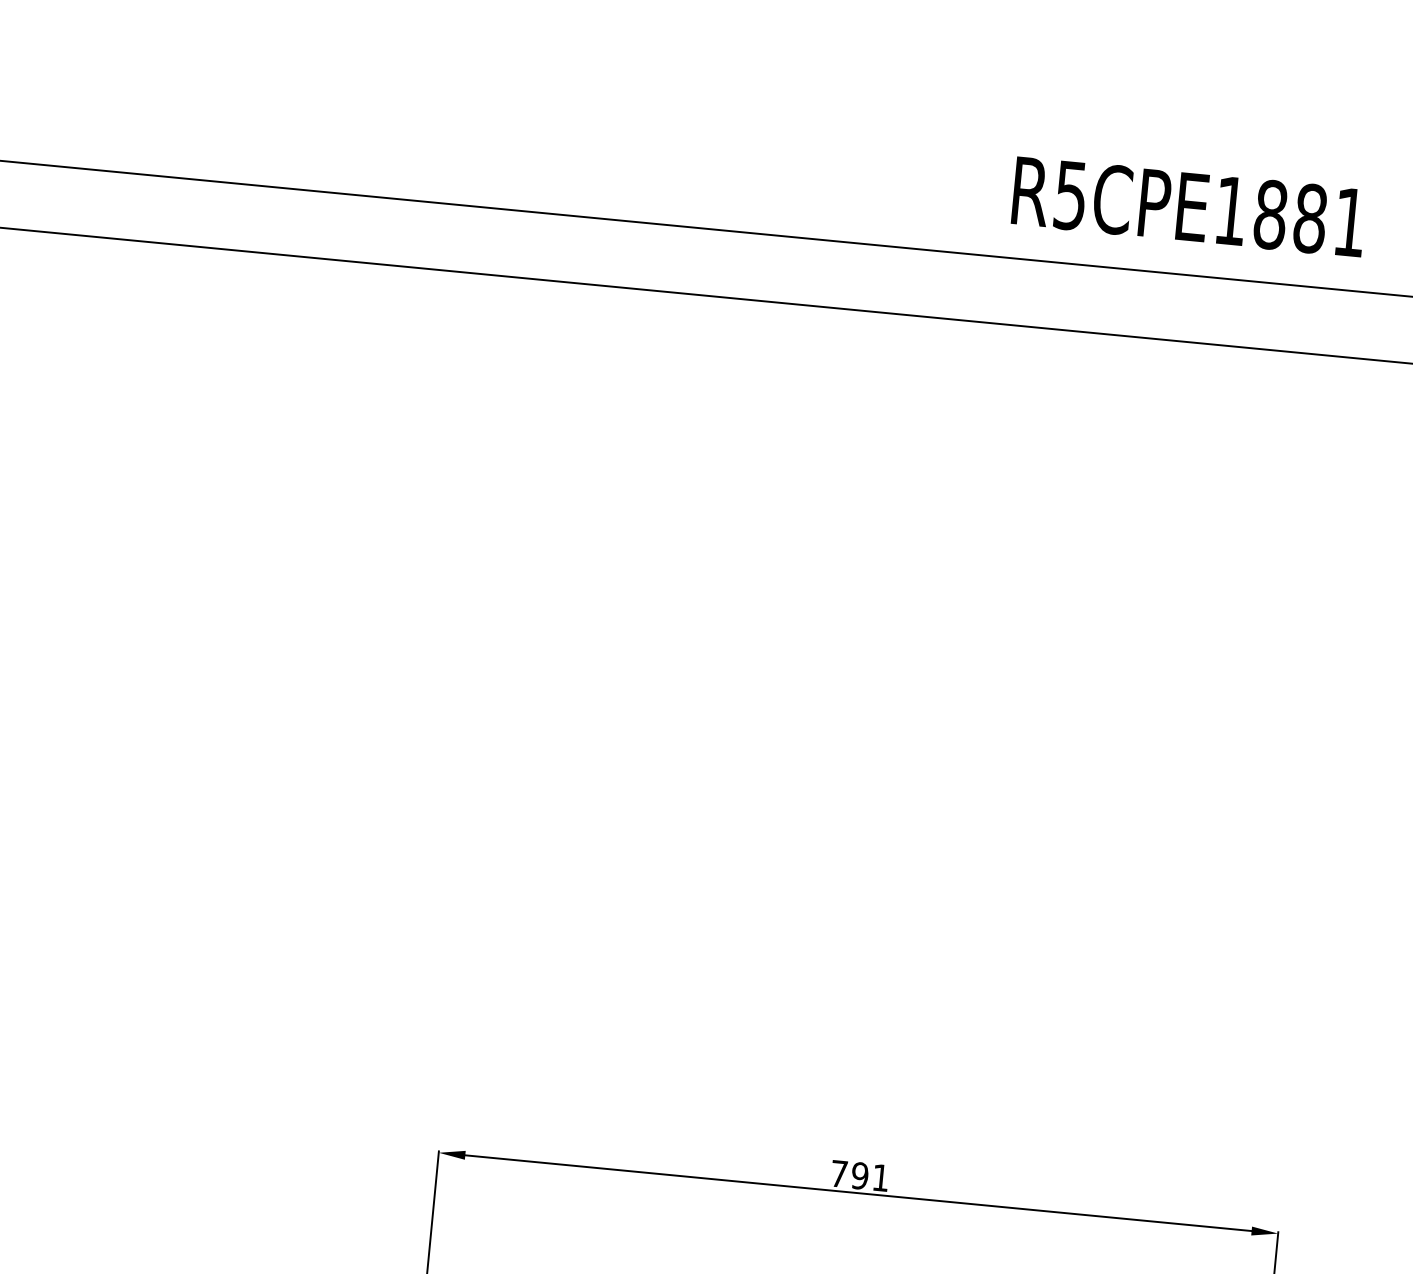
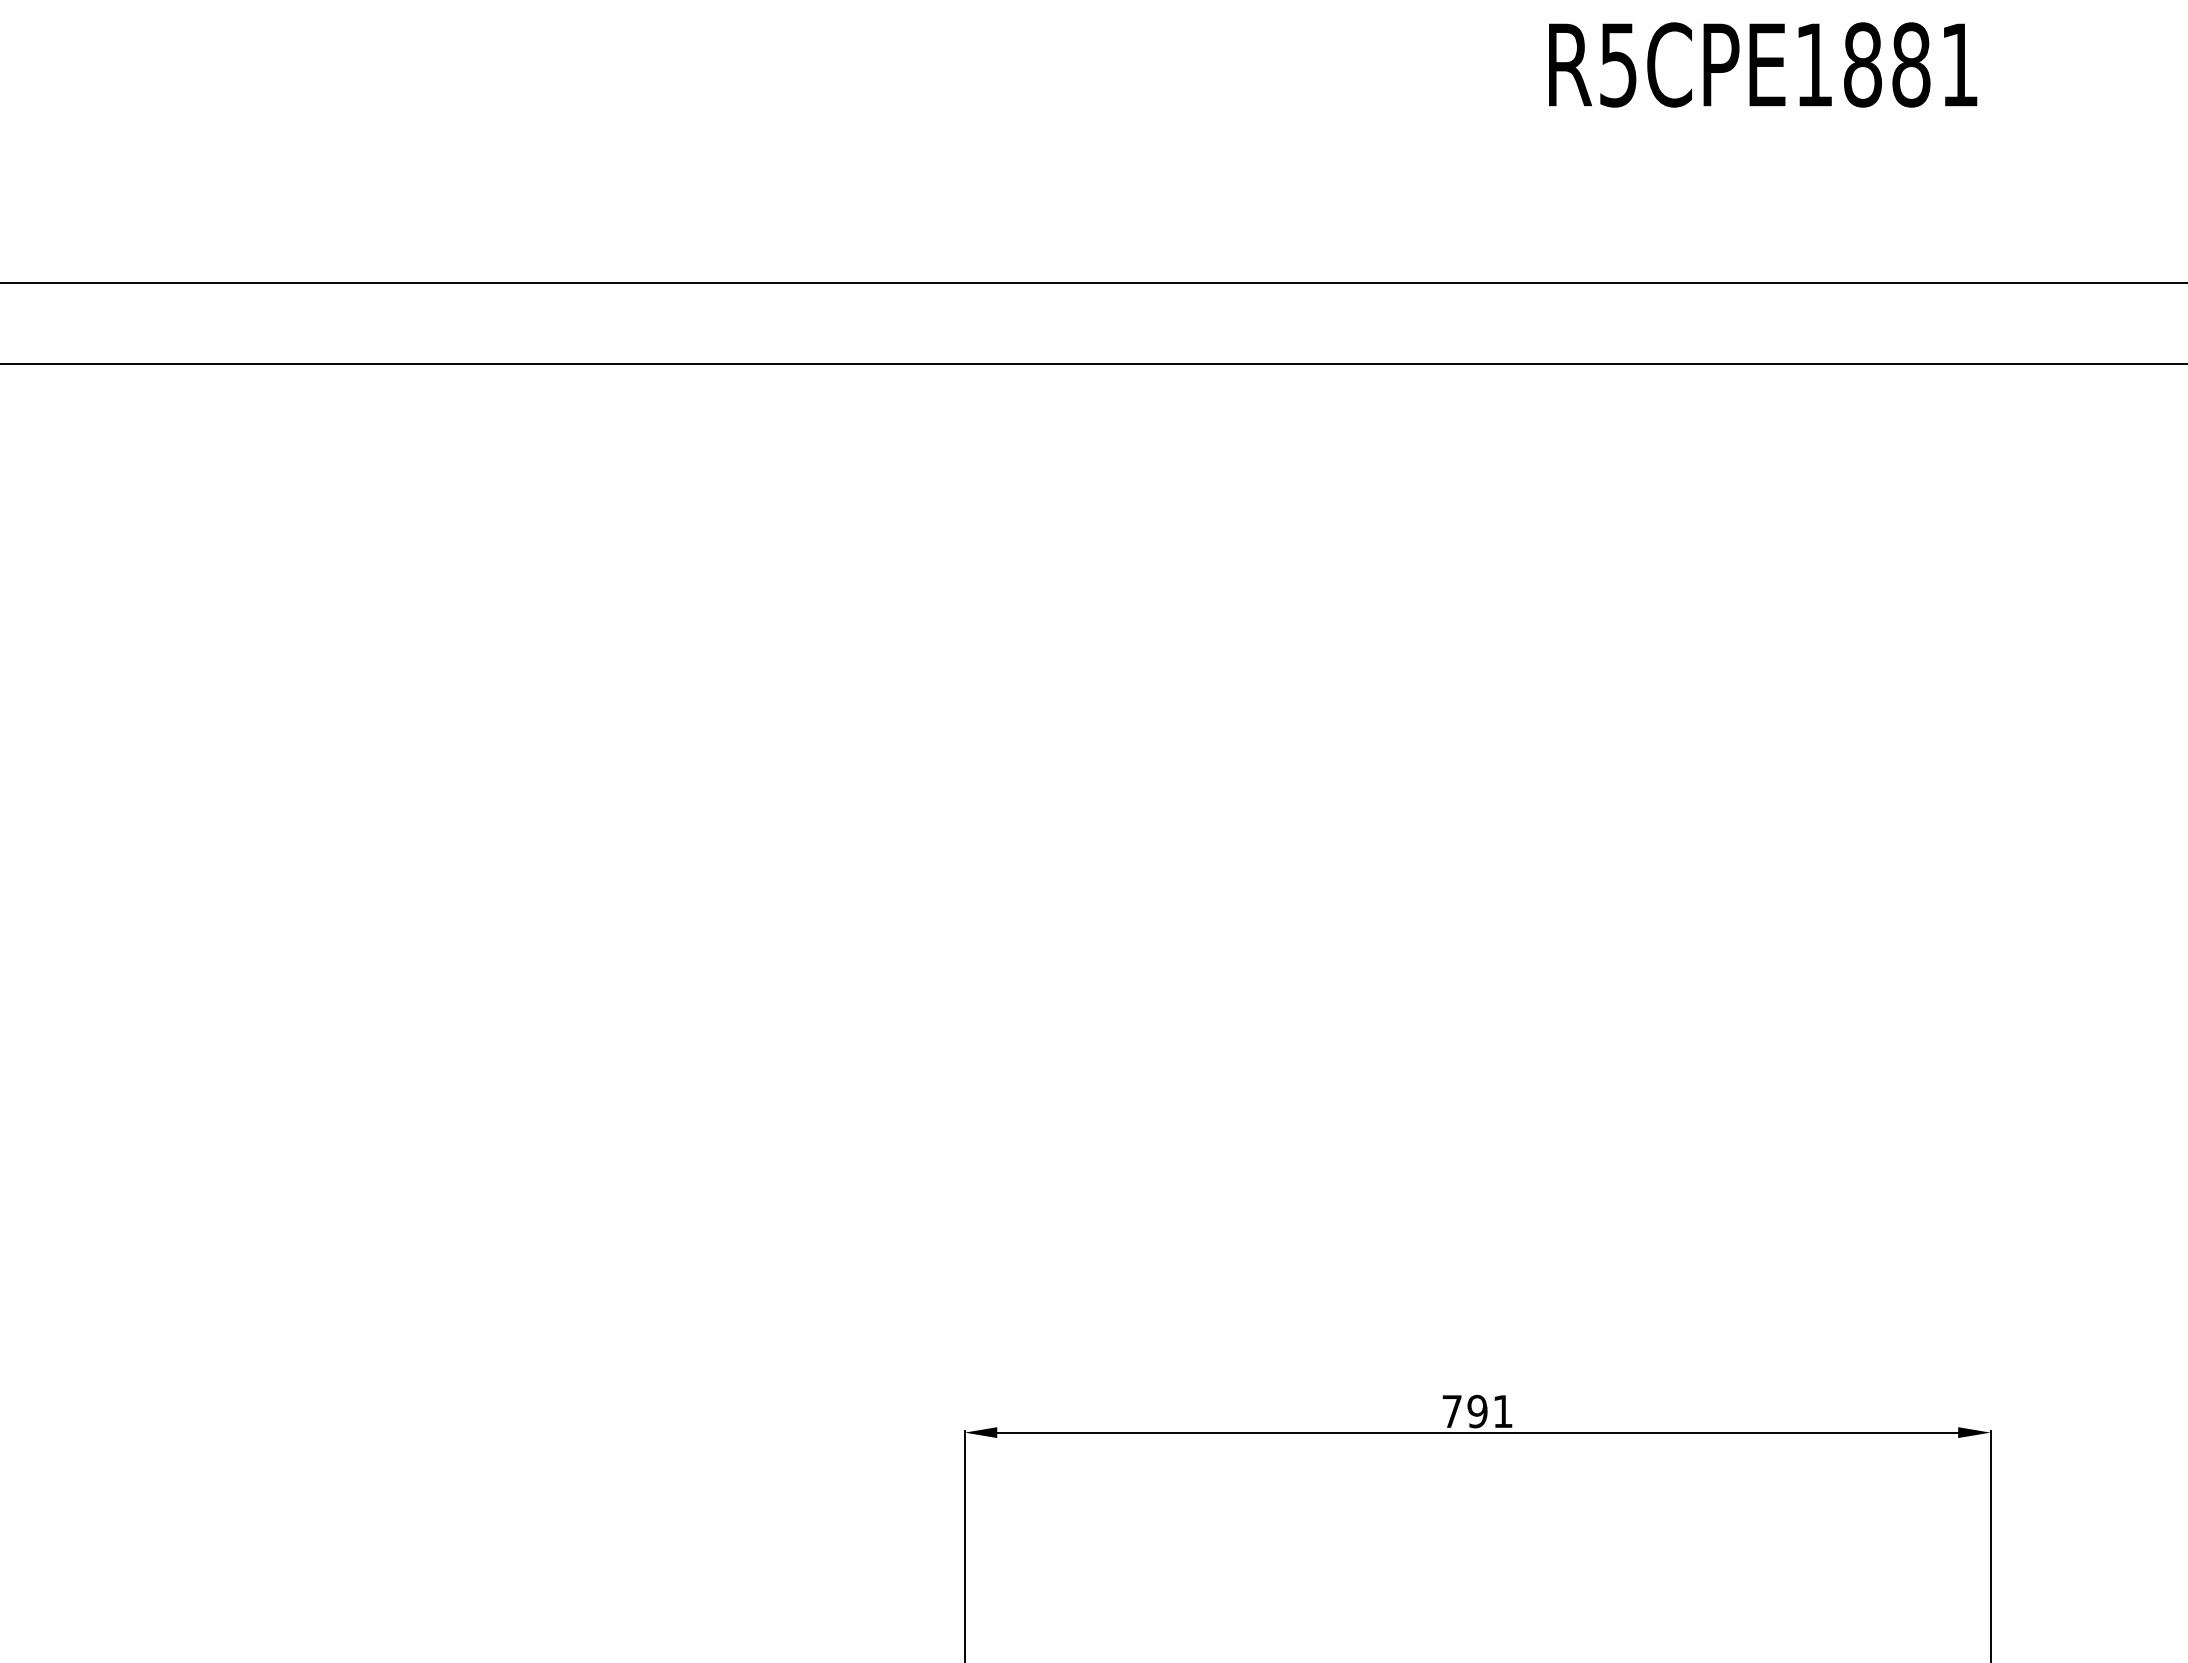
text: (1189, 206) -> (1763, 64), moved

